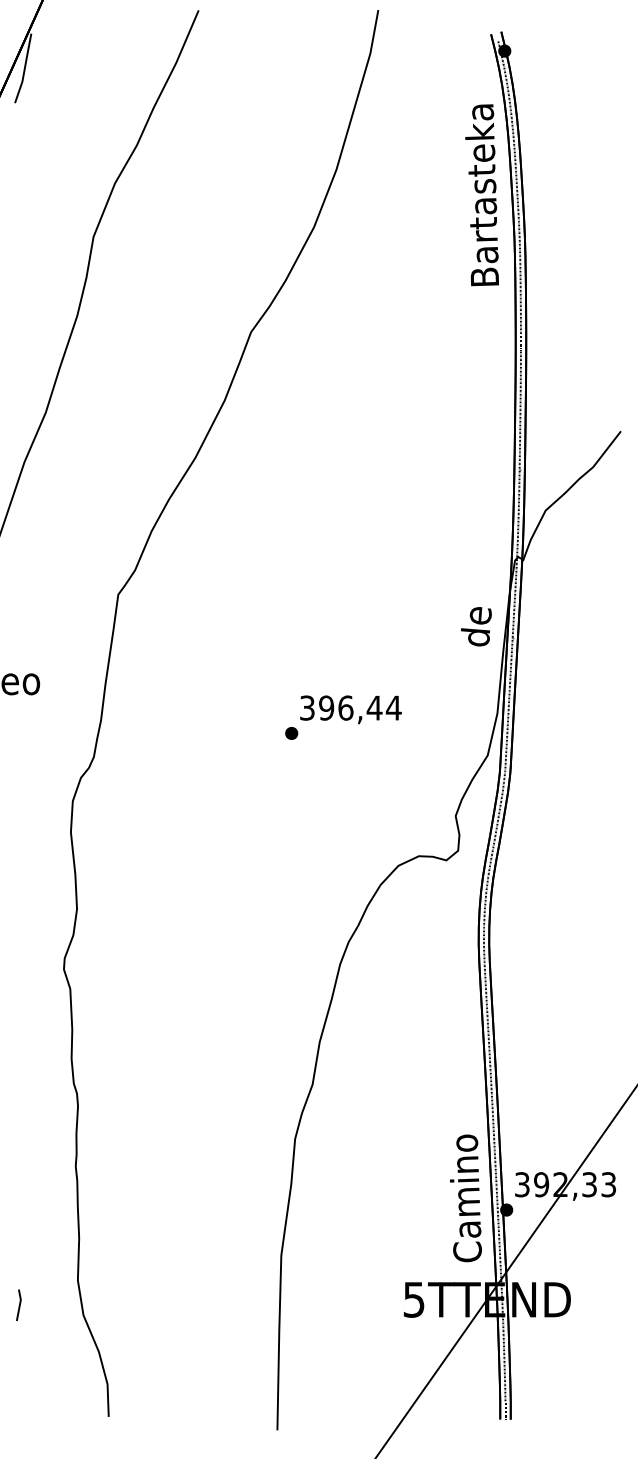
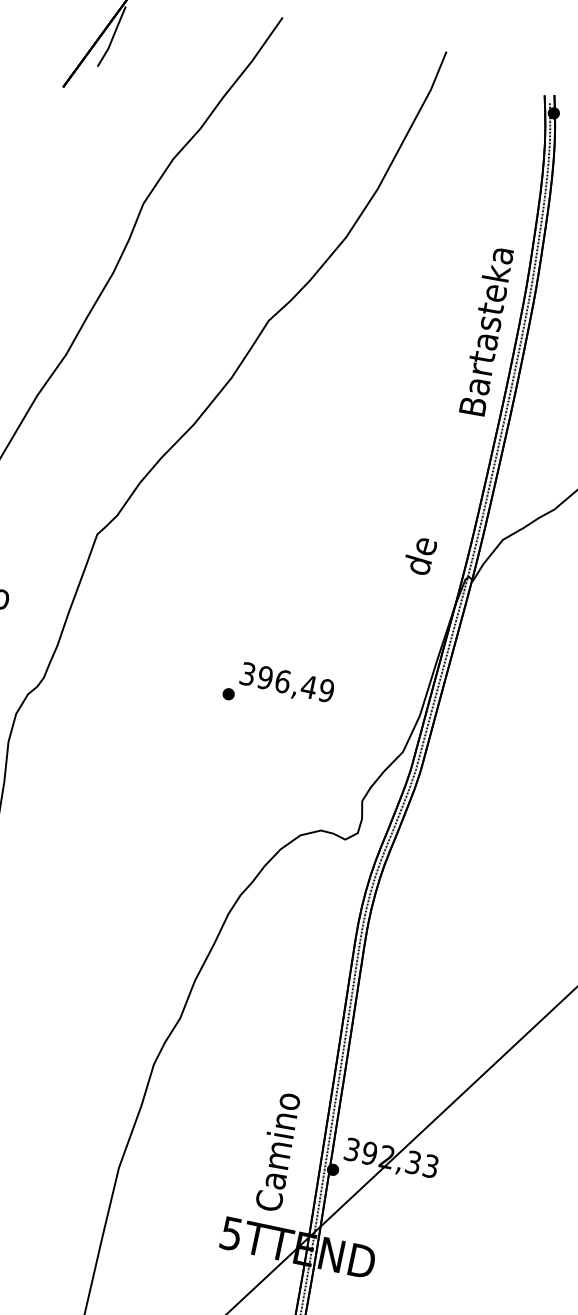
text: (481, 195) -> (485, 331), moved
text: (476, 626) -> (420, 555), moved
text: (393, 707) -> (326, 690), 396,44 -> 396,49
text: (465, 1198) -> (277, 1151), moved

